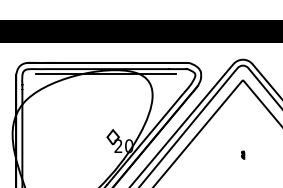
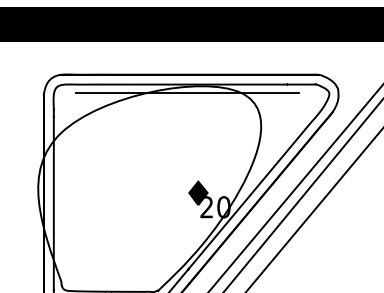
fill: (112, 137) -> (197, 193), added

